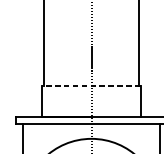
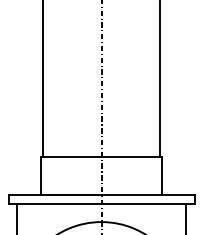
line: (91, 85) -> (101, 156), dashed -> solid

